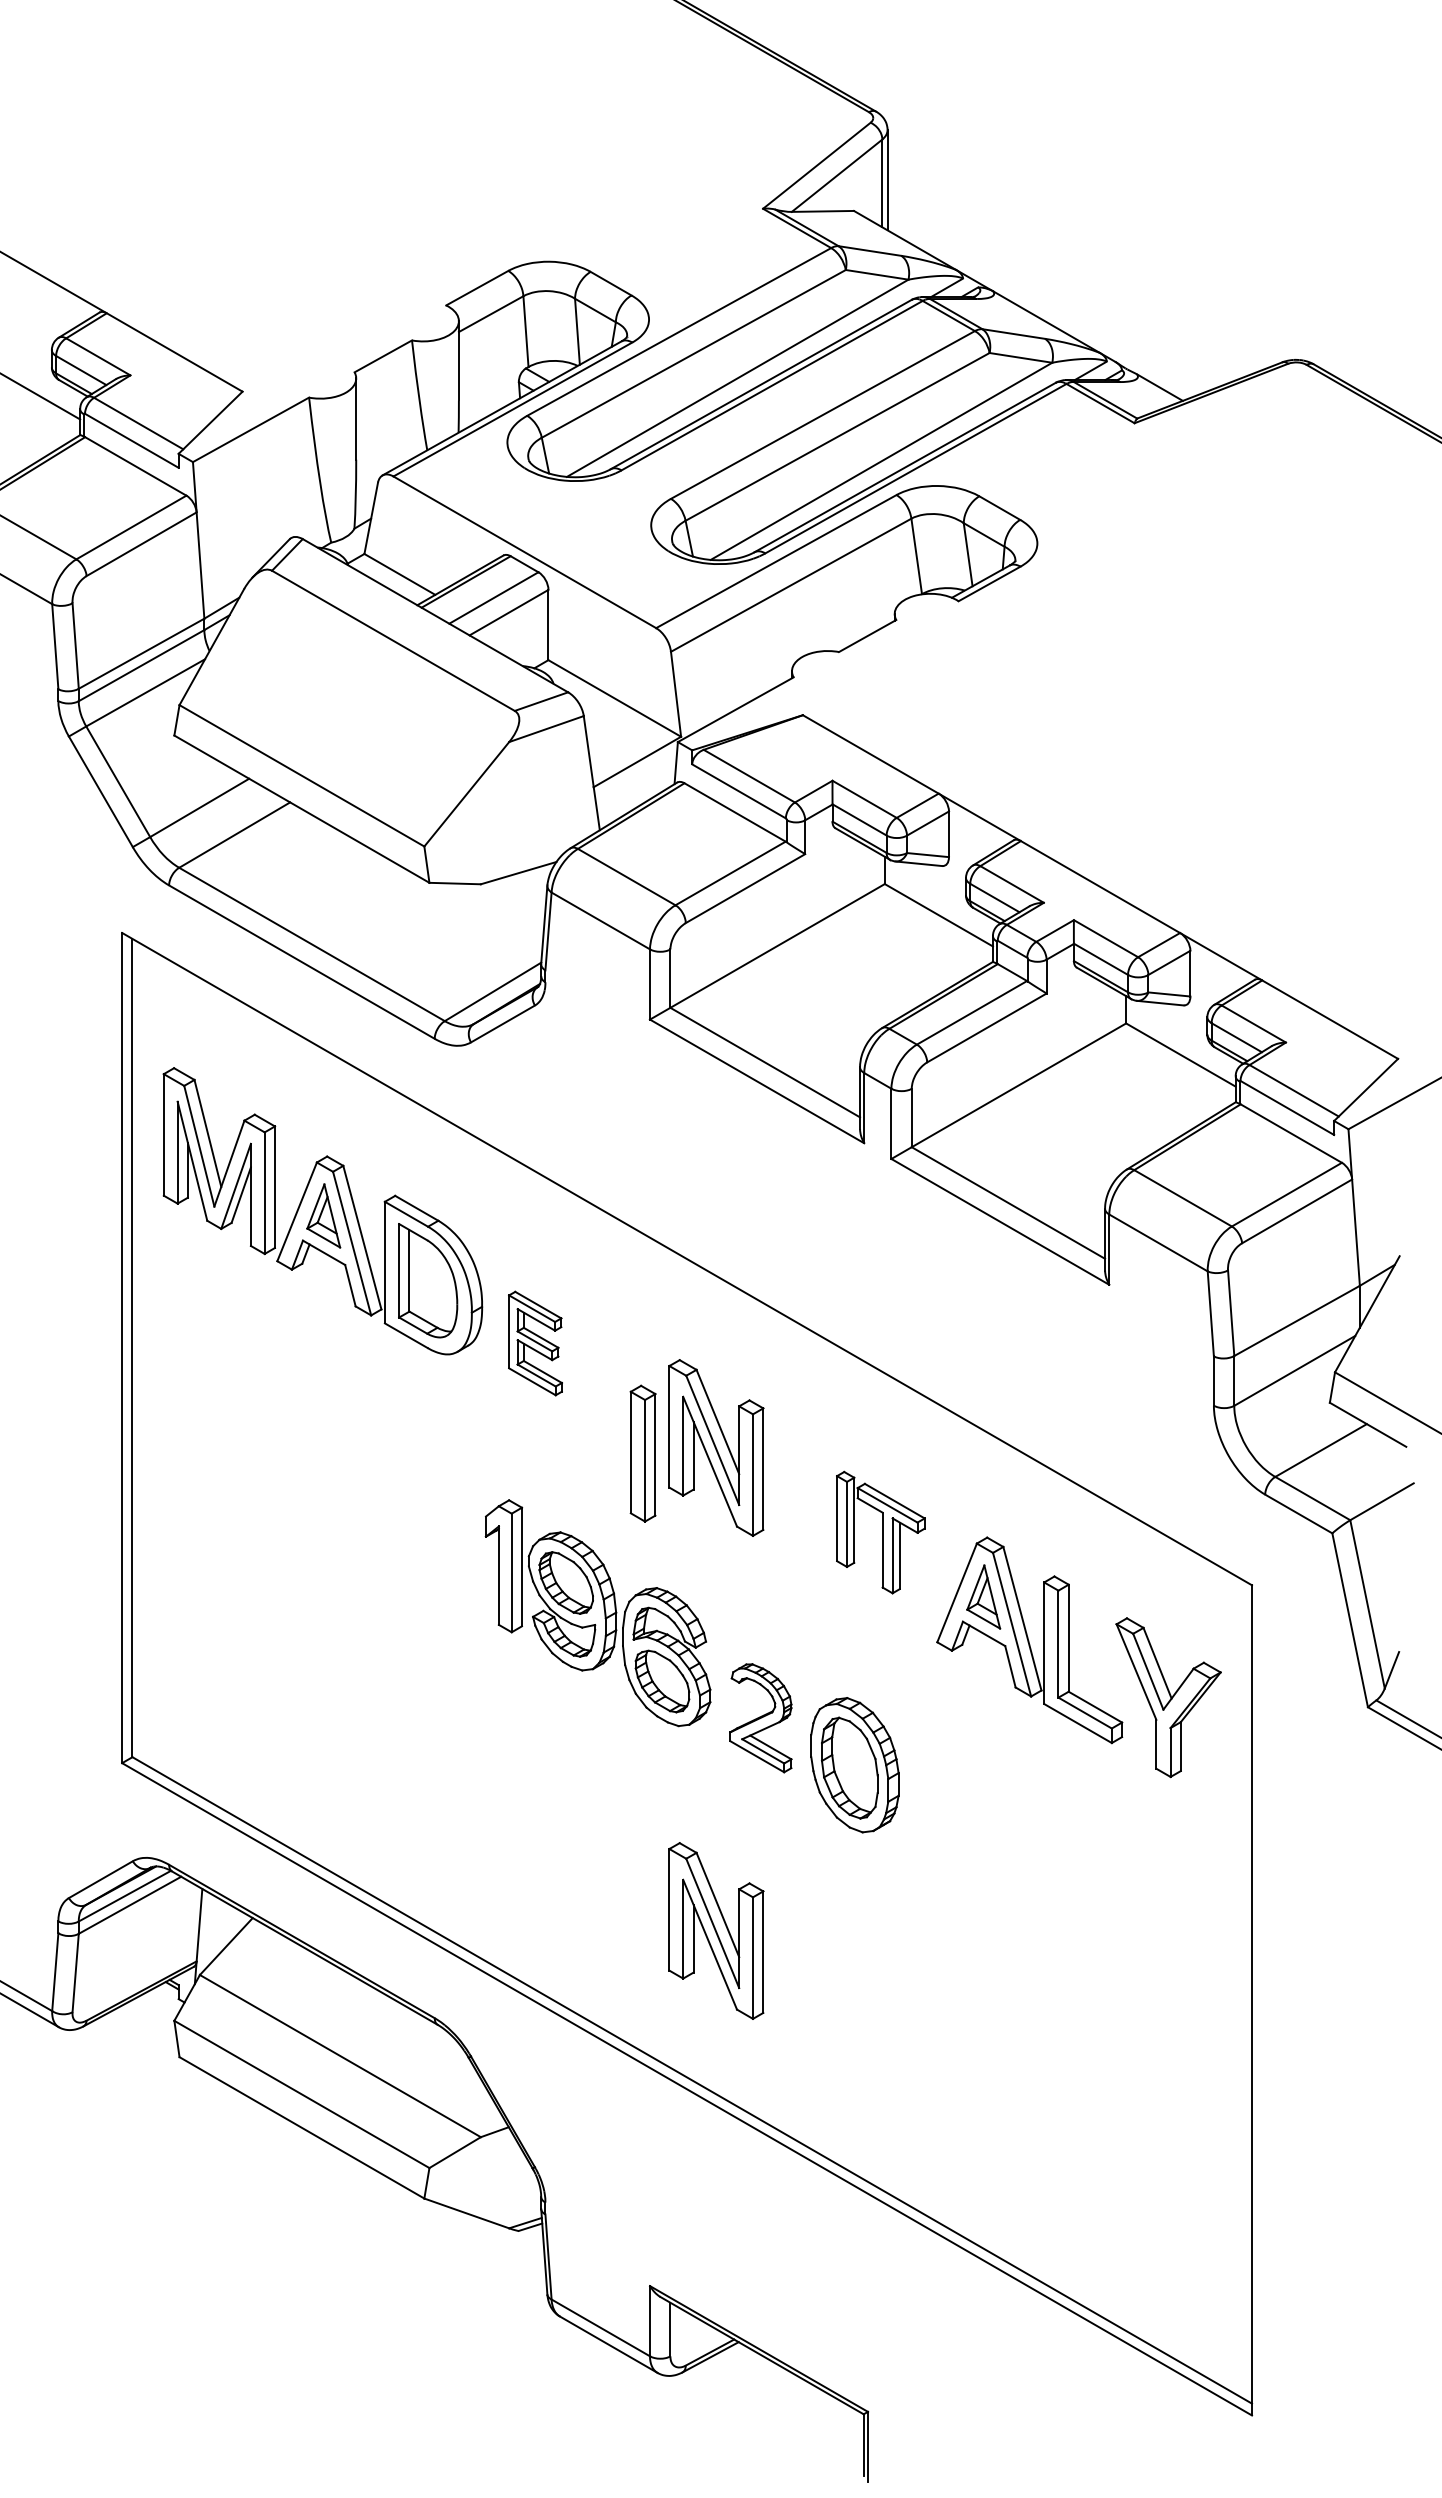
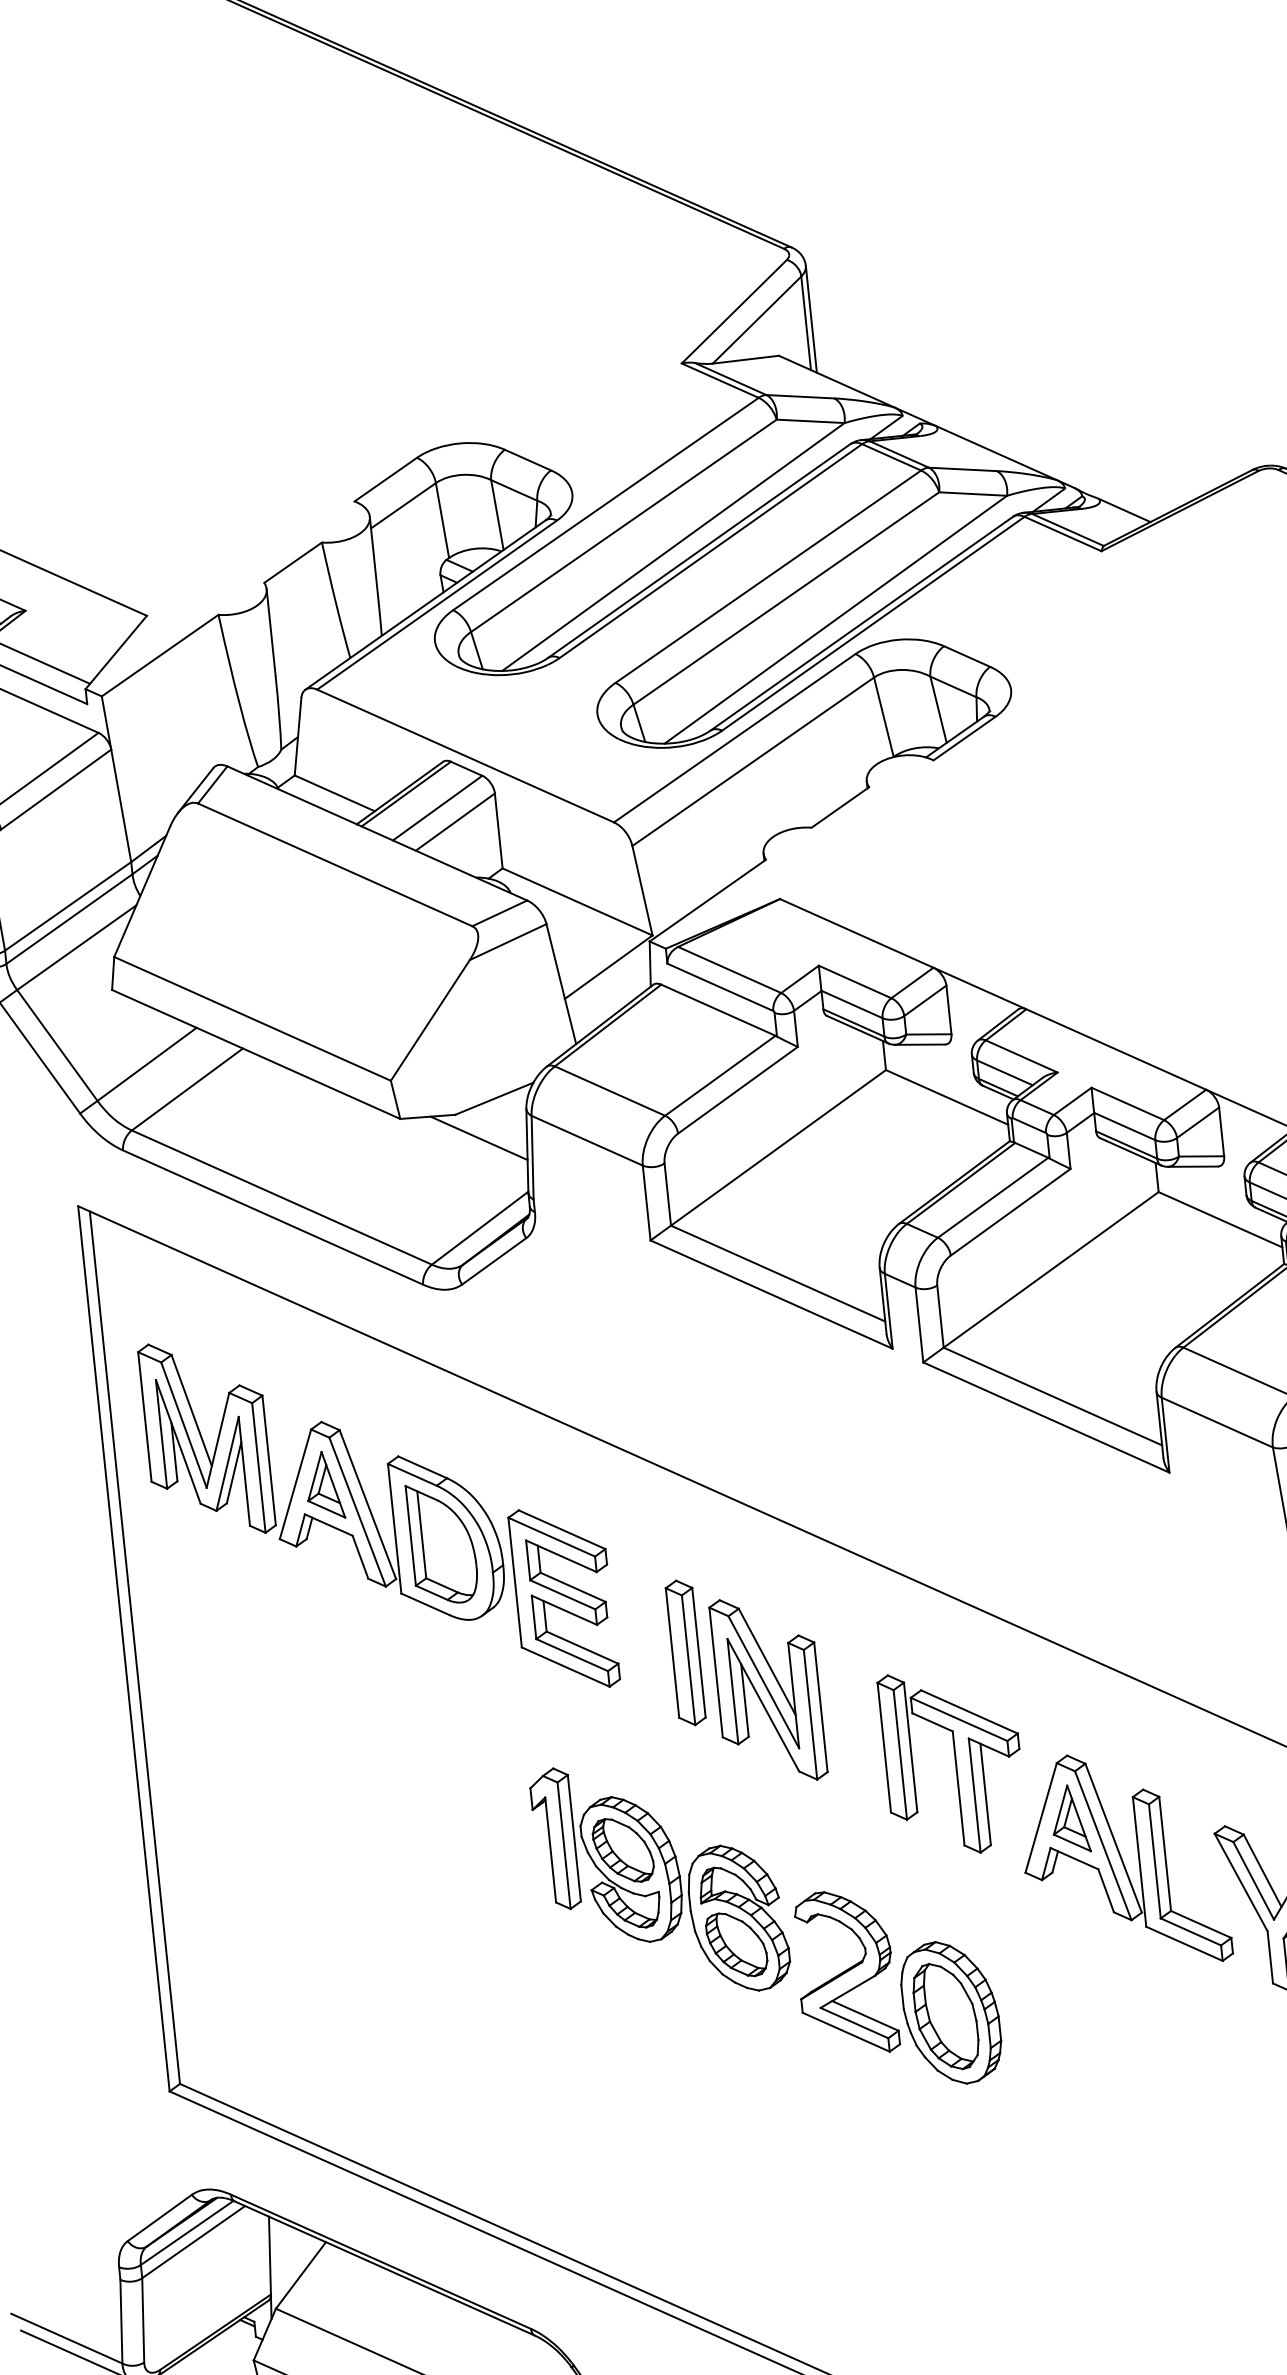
line: (500, 908) -> (478, 1138), added
part: (535, 1343) -> (564, 1598), size x1.67
part: (642, 1453) -> (685, 1652), moved
part: (880, 1532) -> (952, 1761), size x1.43
part: (760, 1718) -> (845, 1973), size x1.43
part: (716, 1930) -> (821, 2204), removed

